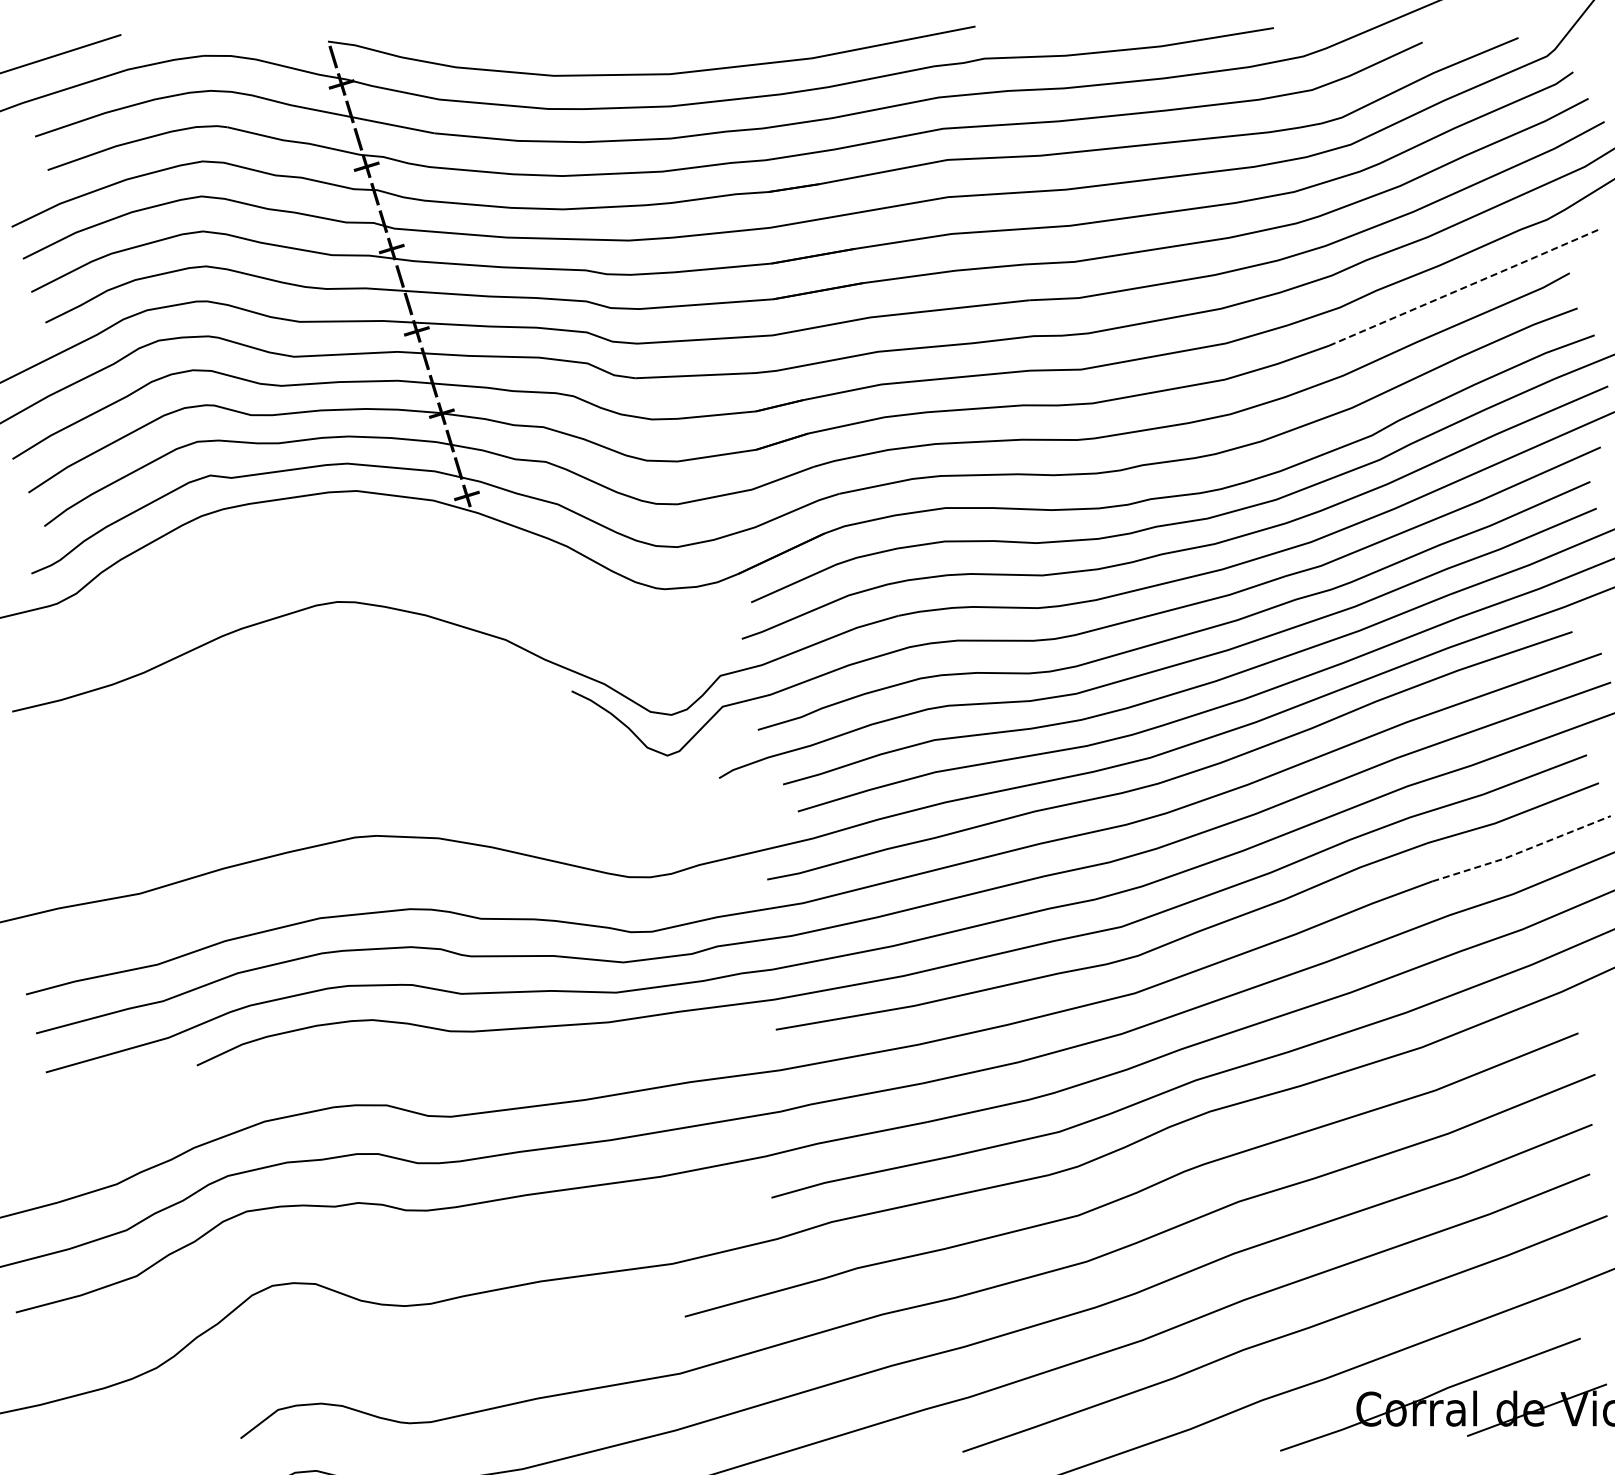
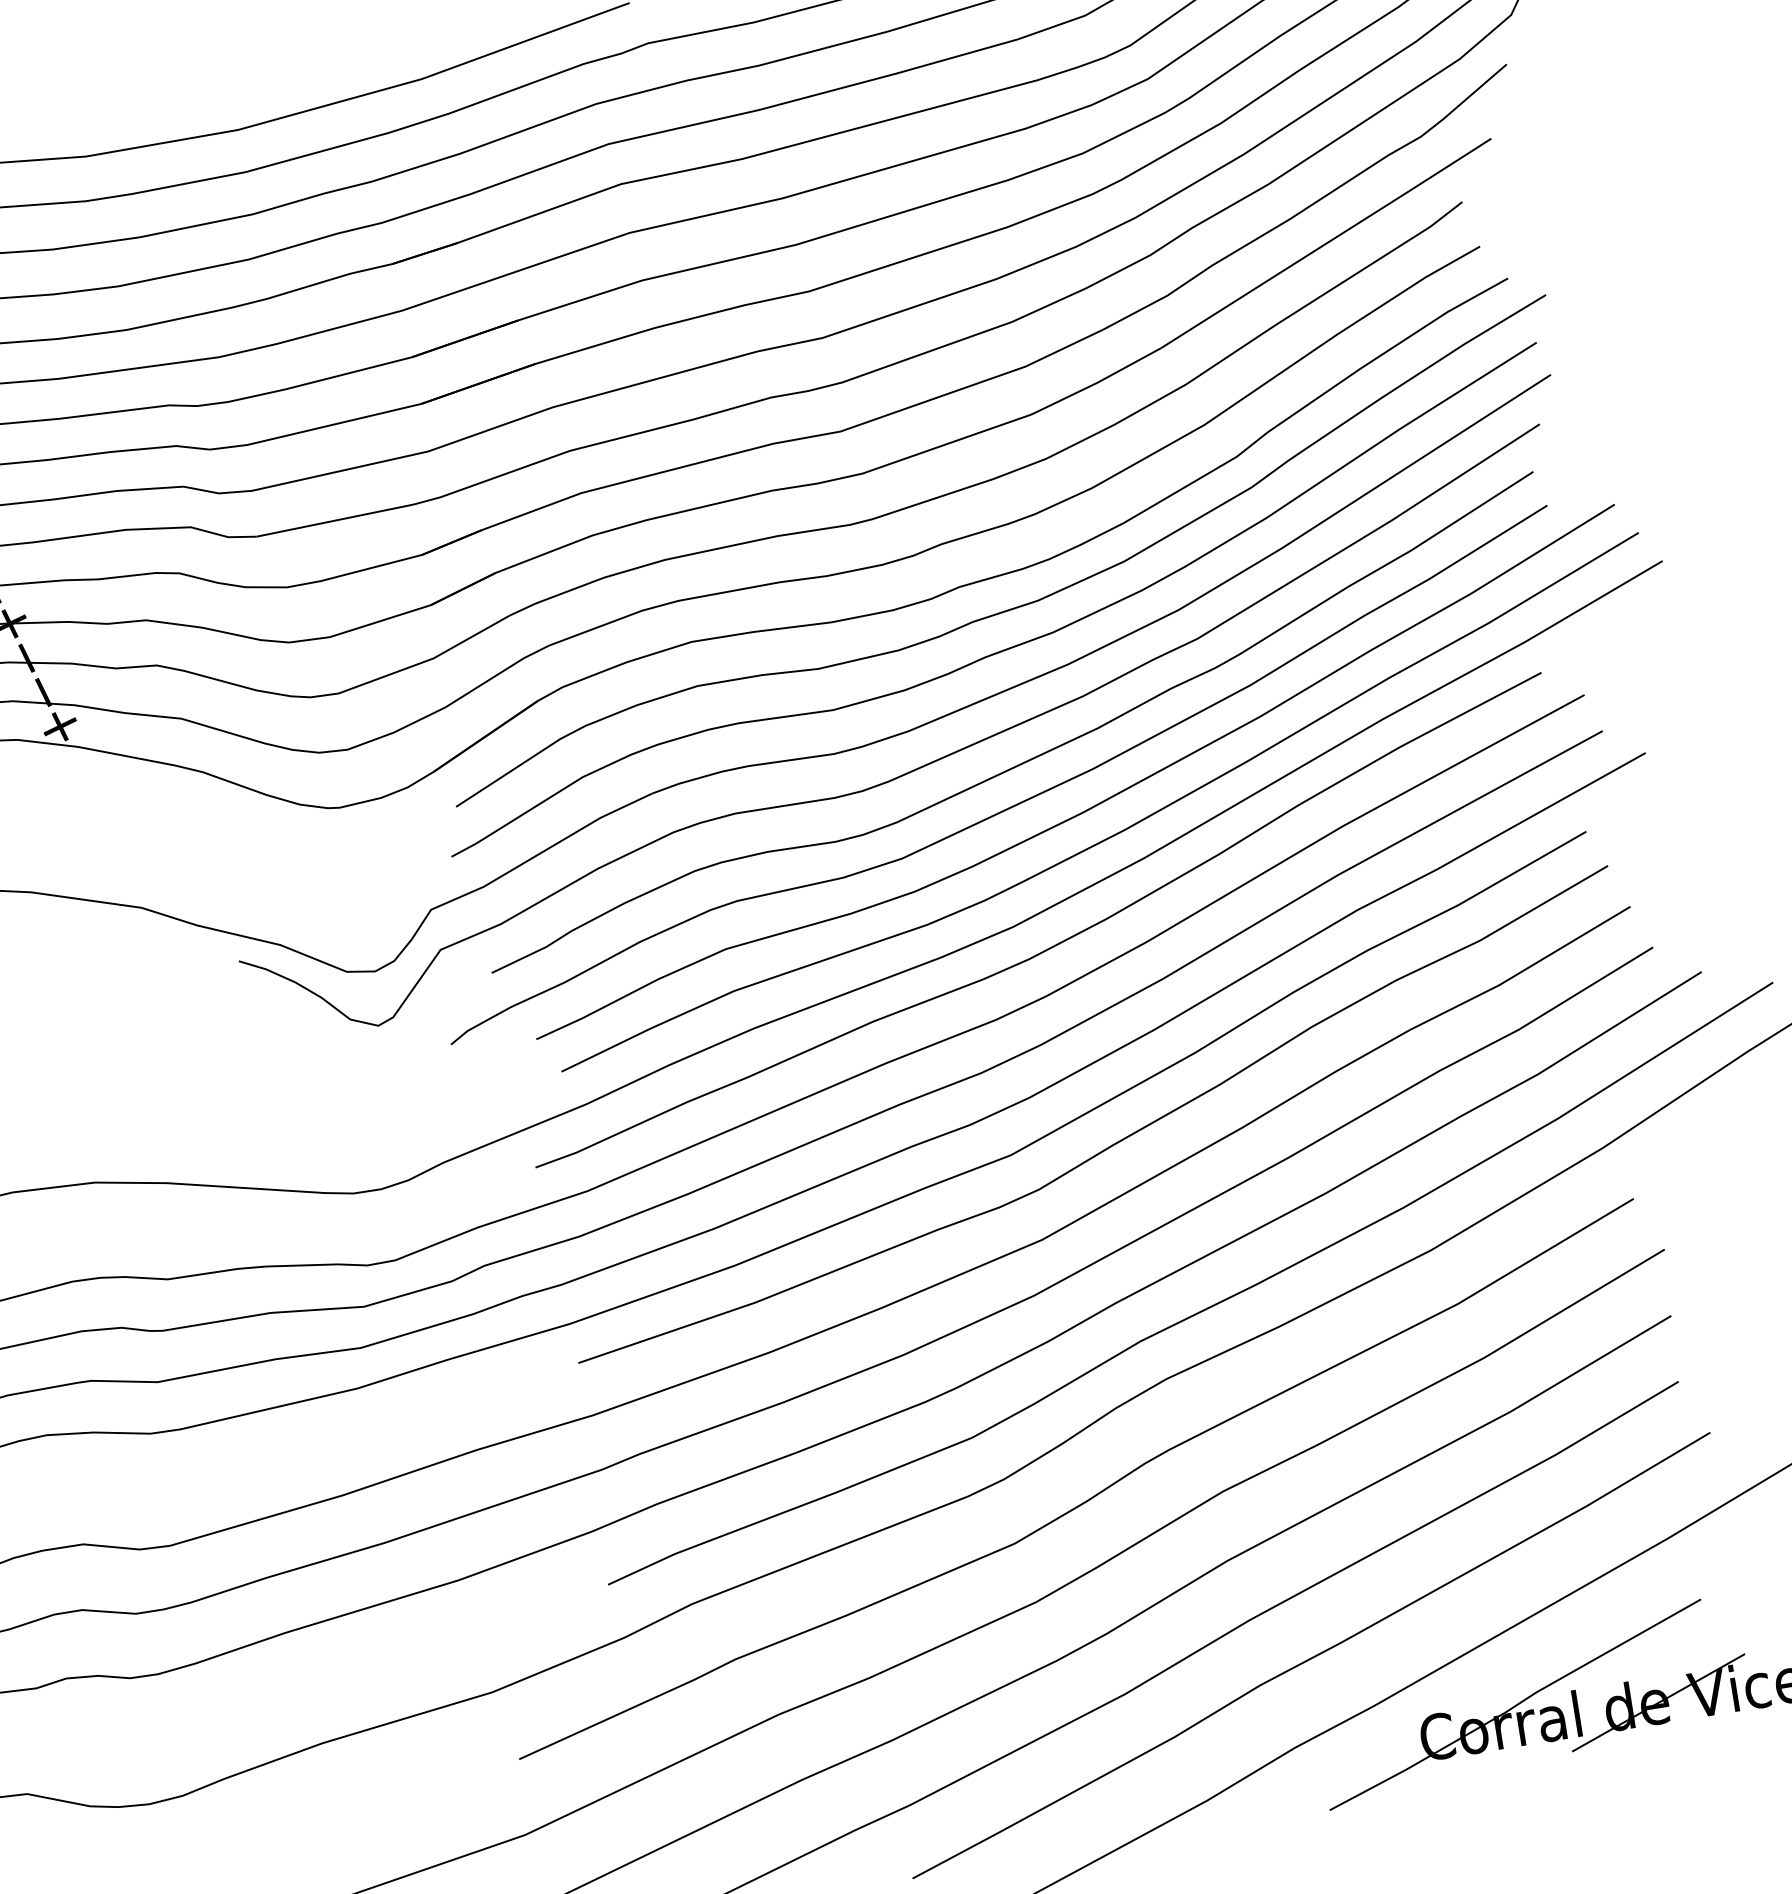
line: (1464, 287) -> (1327, 242), dashed -> solid
line: (1521, 851) -> (1520, 971), dashed -> solid

